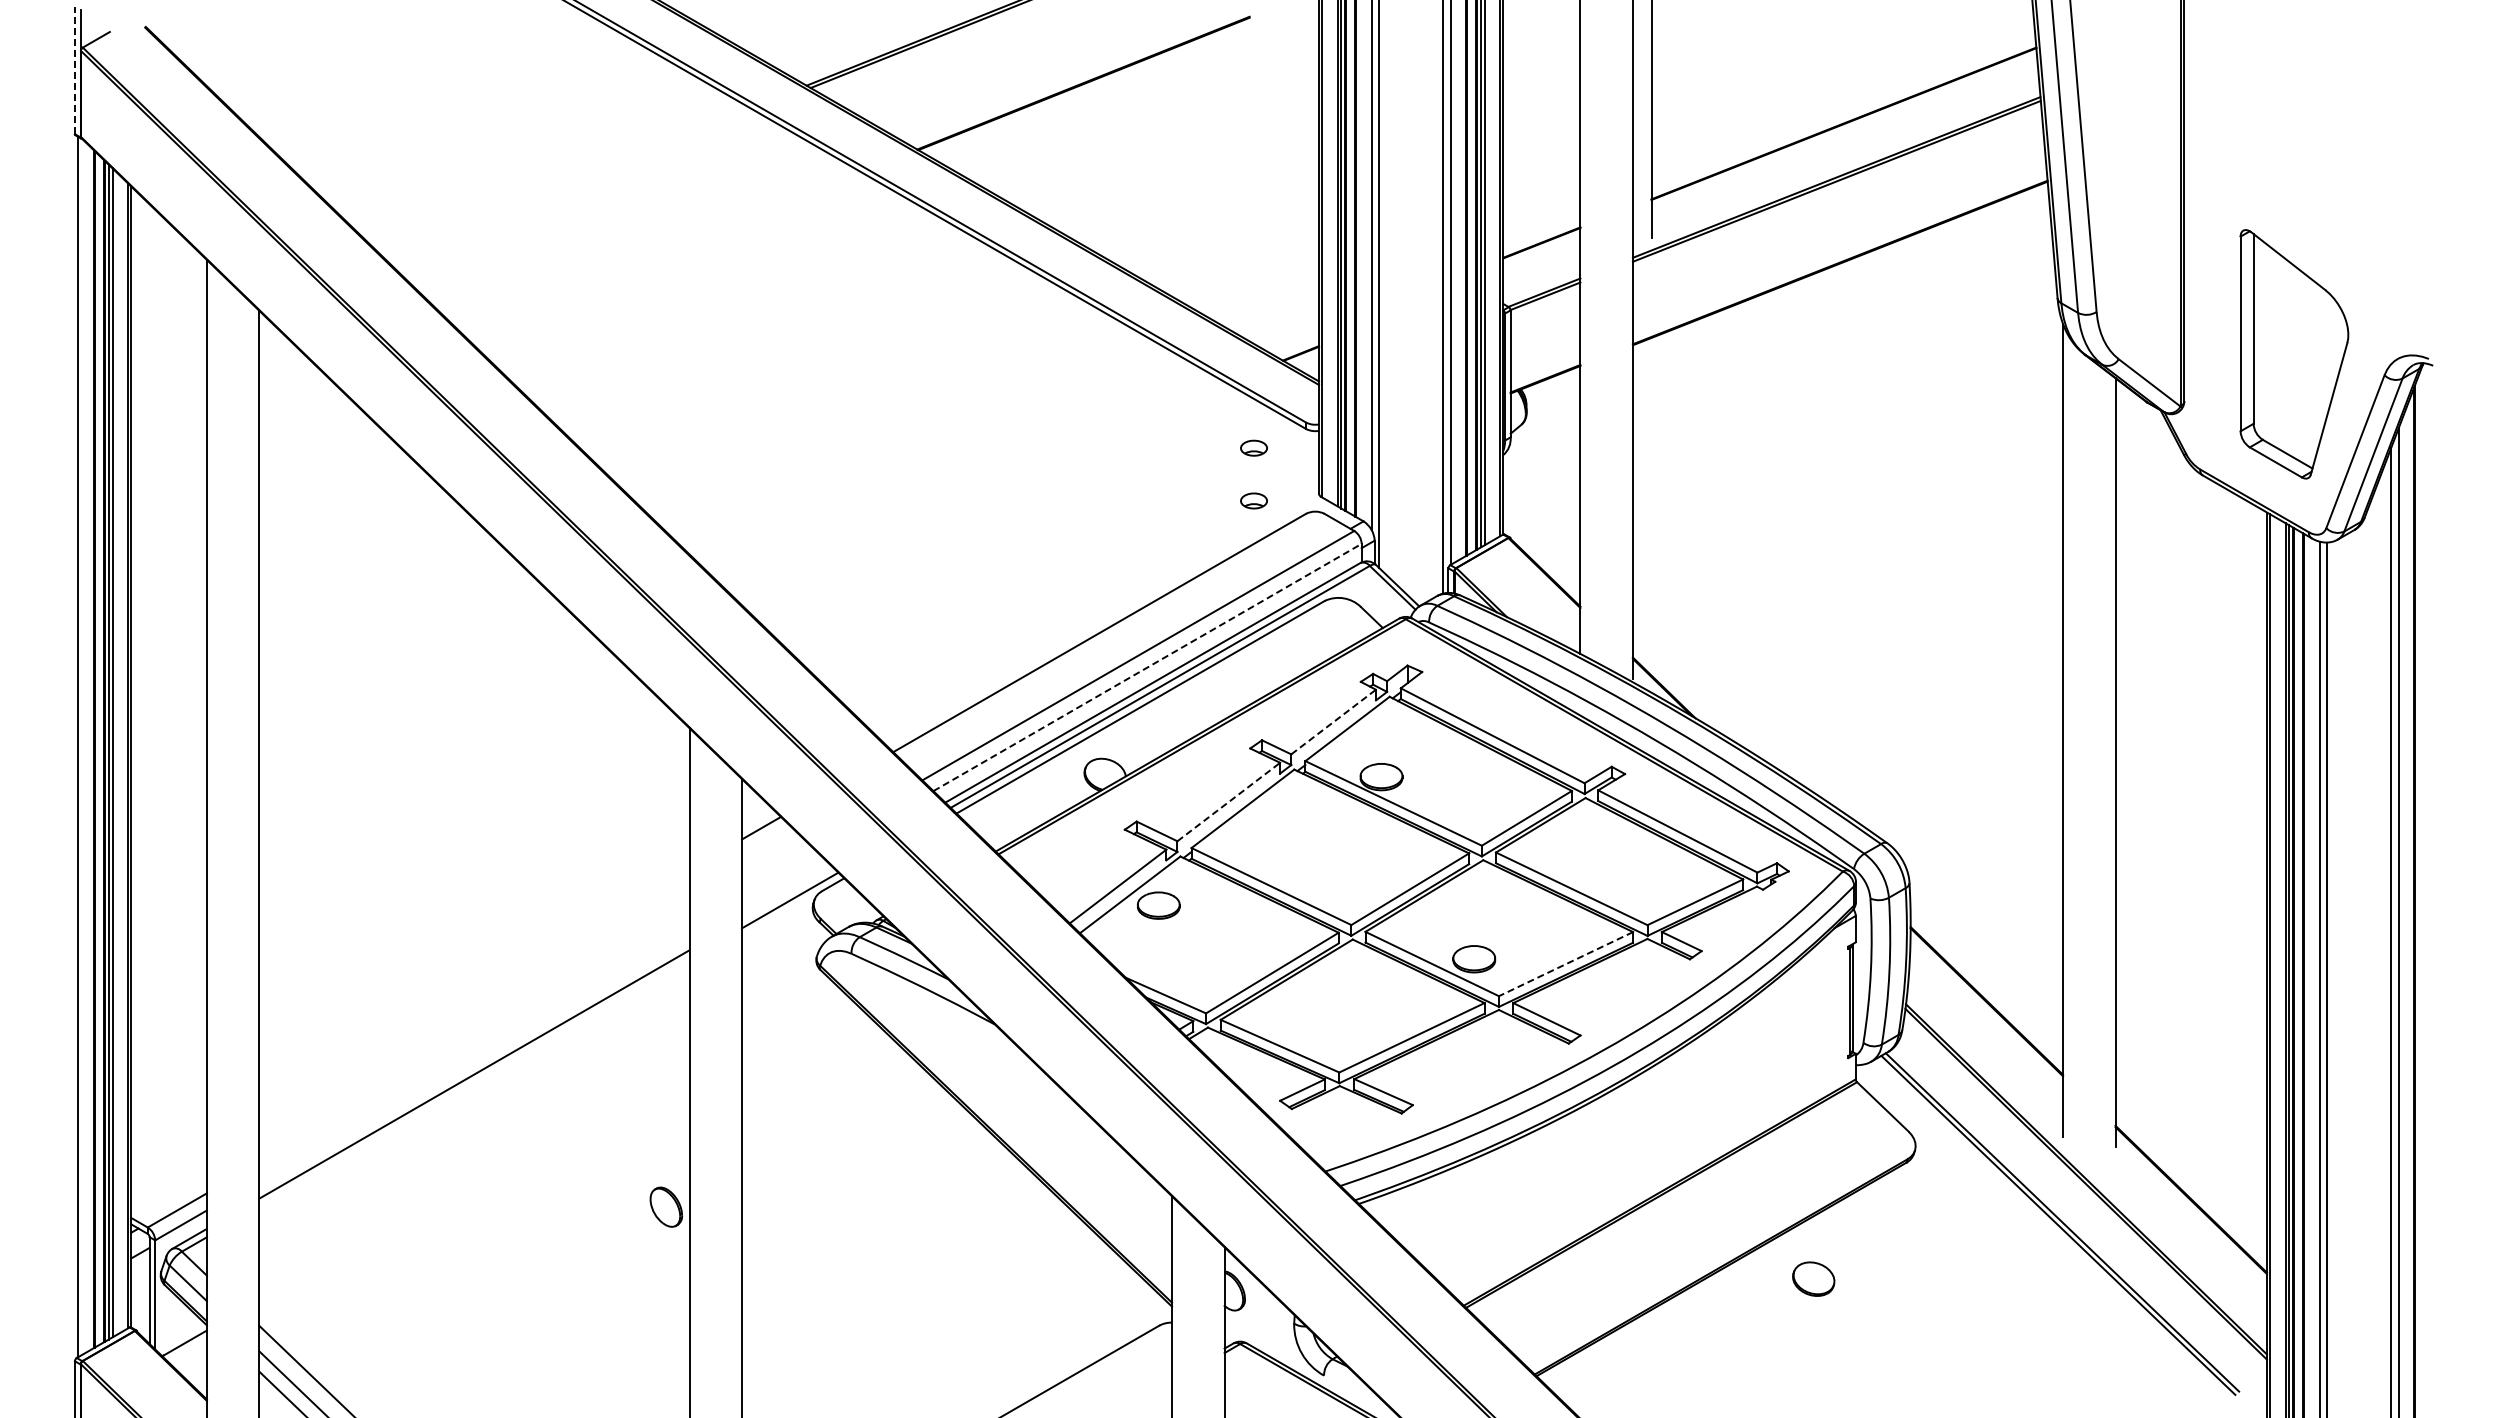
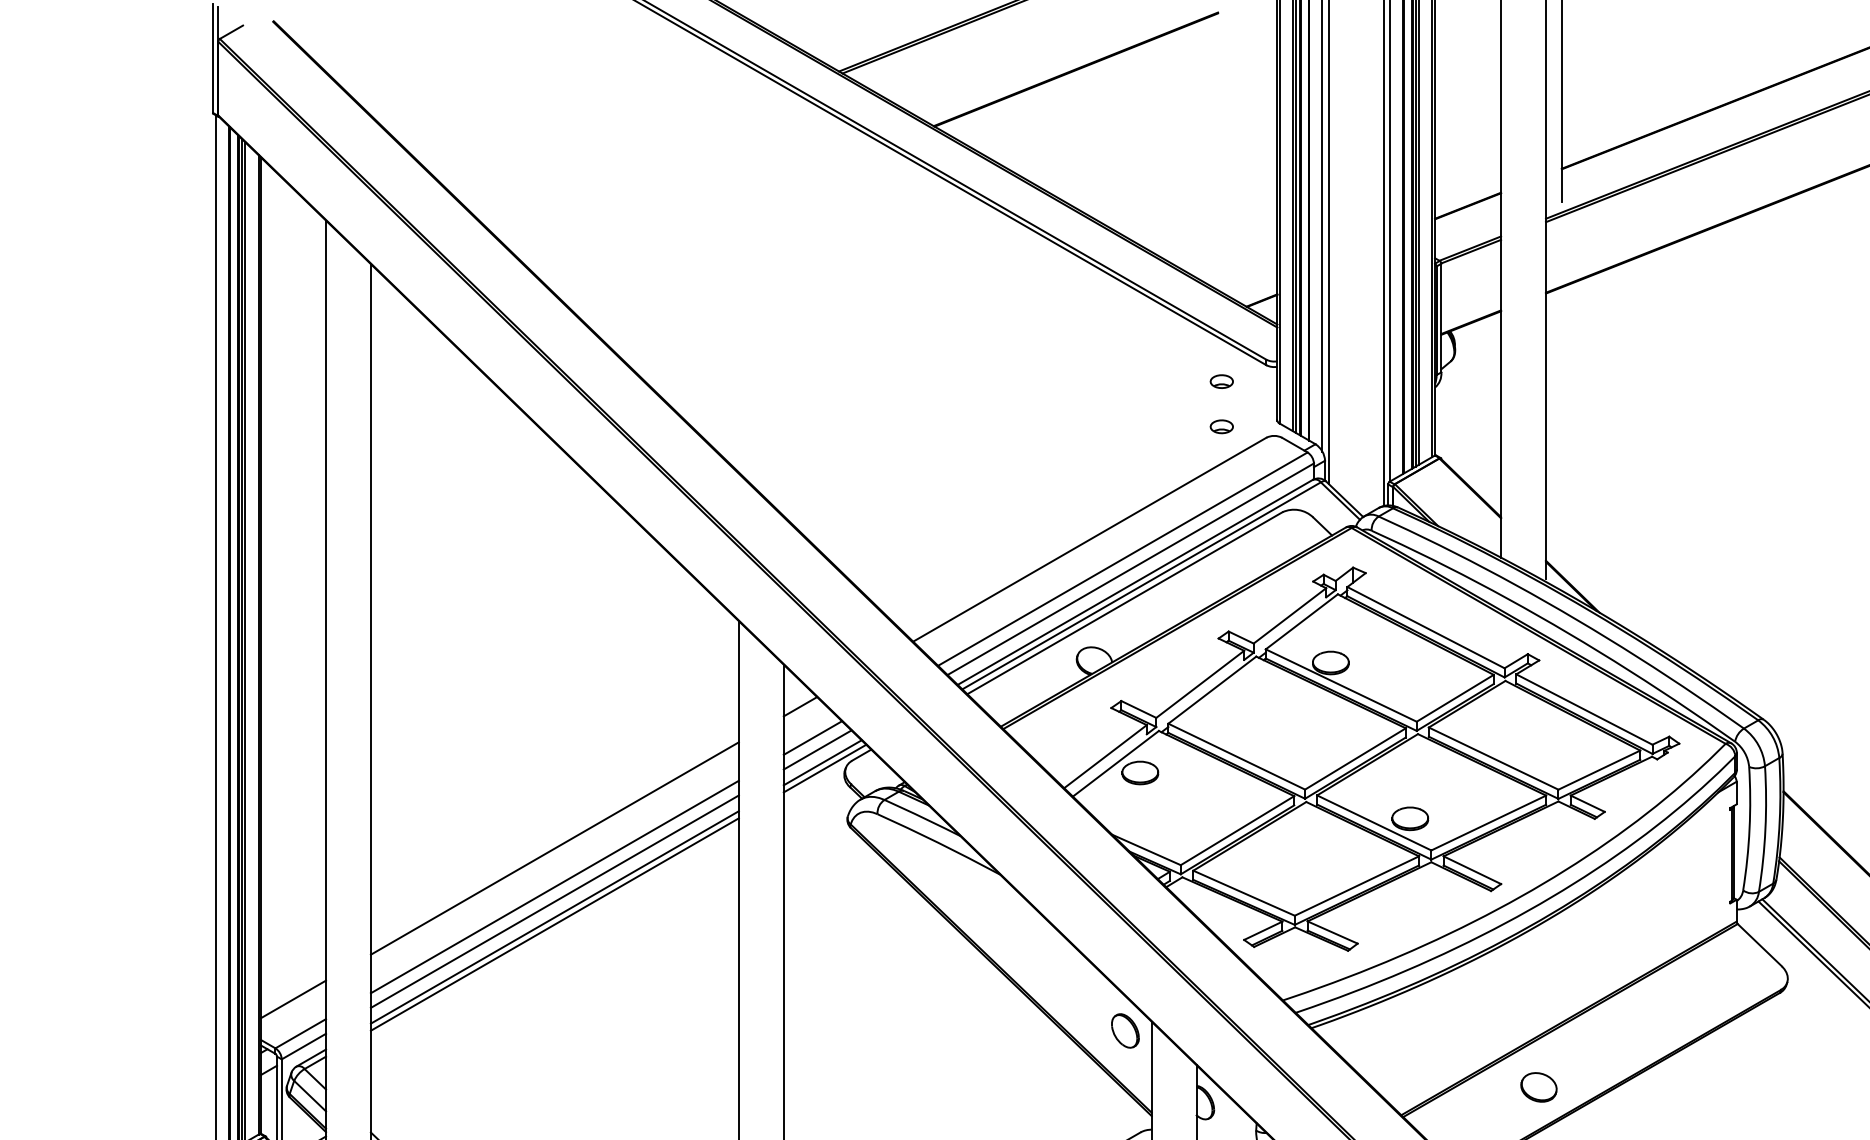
line: (74, 70) -> (212, 58), dashed -> solid
line: (1148, 667) -> (1131, 569), dashed -> solid
line: (1334, 721) -> (1290, 615), dashed -> solid
line: (1228, 802) -> (1199, 684), dashed -> solid
line: (776, 864) -> (813, 737), added
line: (781, 878) -> (817, 749), added
line: (787, 893) -> (822, 762), added
line: (1565, 964) -> (1488, 823), dashed -> solid
line: (474, 993) -> (554, 848), added
line: (474, 1038) -> (554, 886), added
line: (474, 1055) -> (554, 901), added
line: (474, 1082) -> (554, 924), added
line: (168, 1170) -> (293, 999), added
part: (666, 1206) -> (1125, 1030), moved
part: (1813, 1278) -> (1538, 1086), moved

